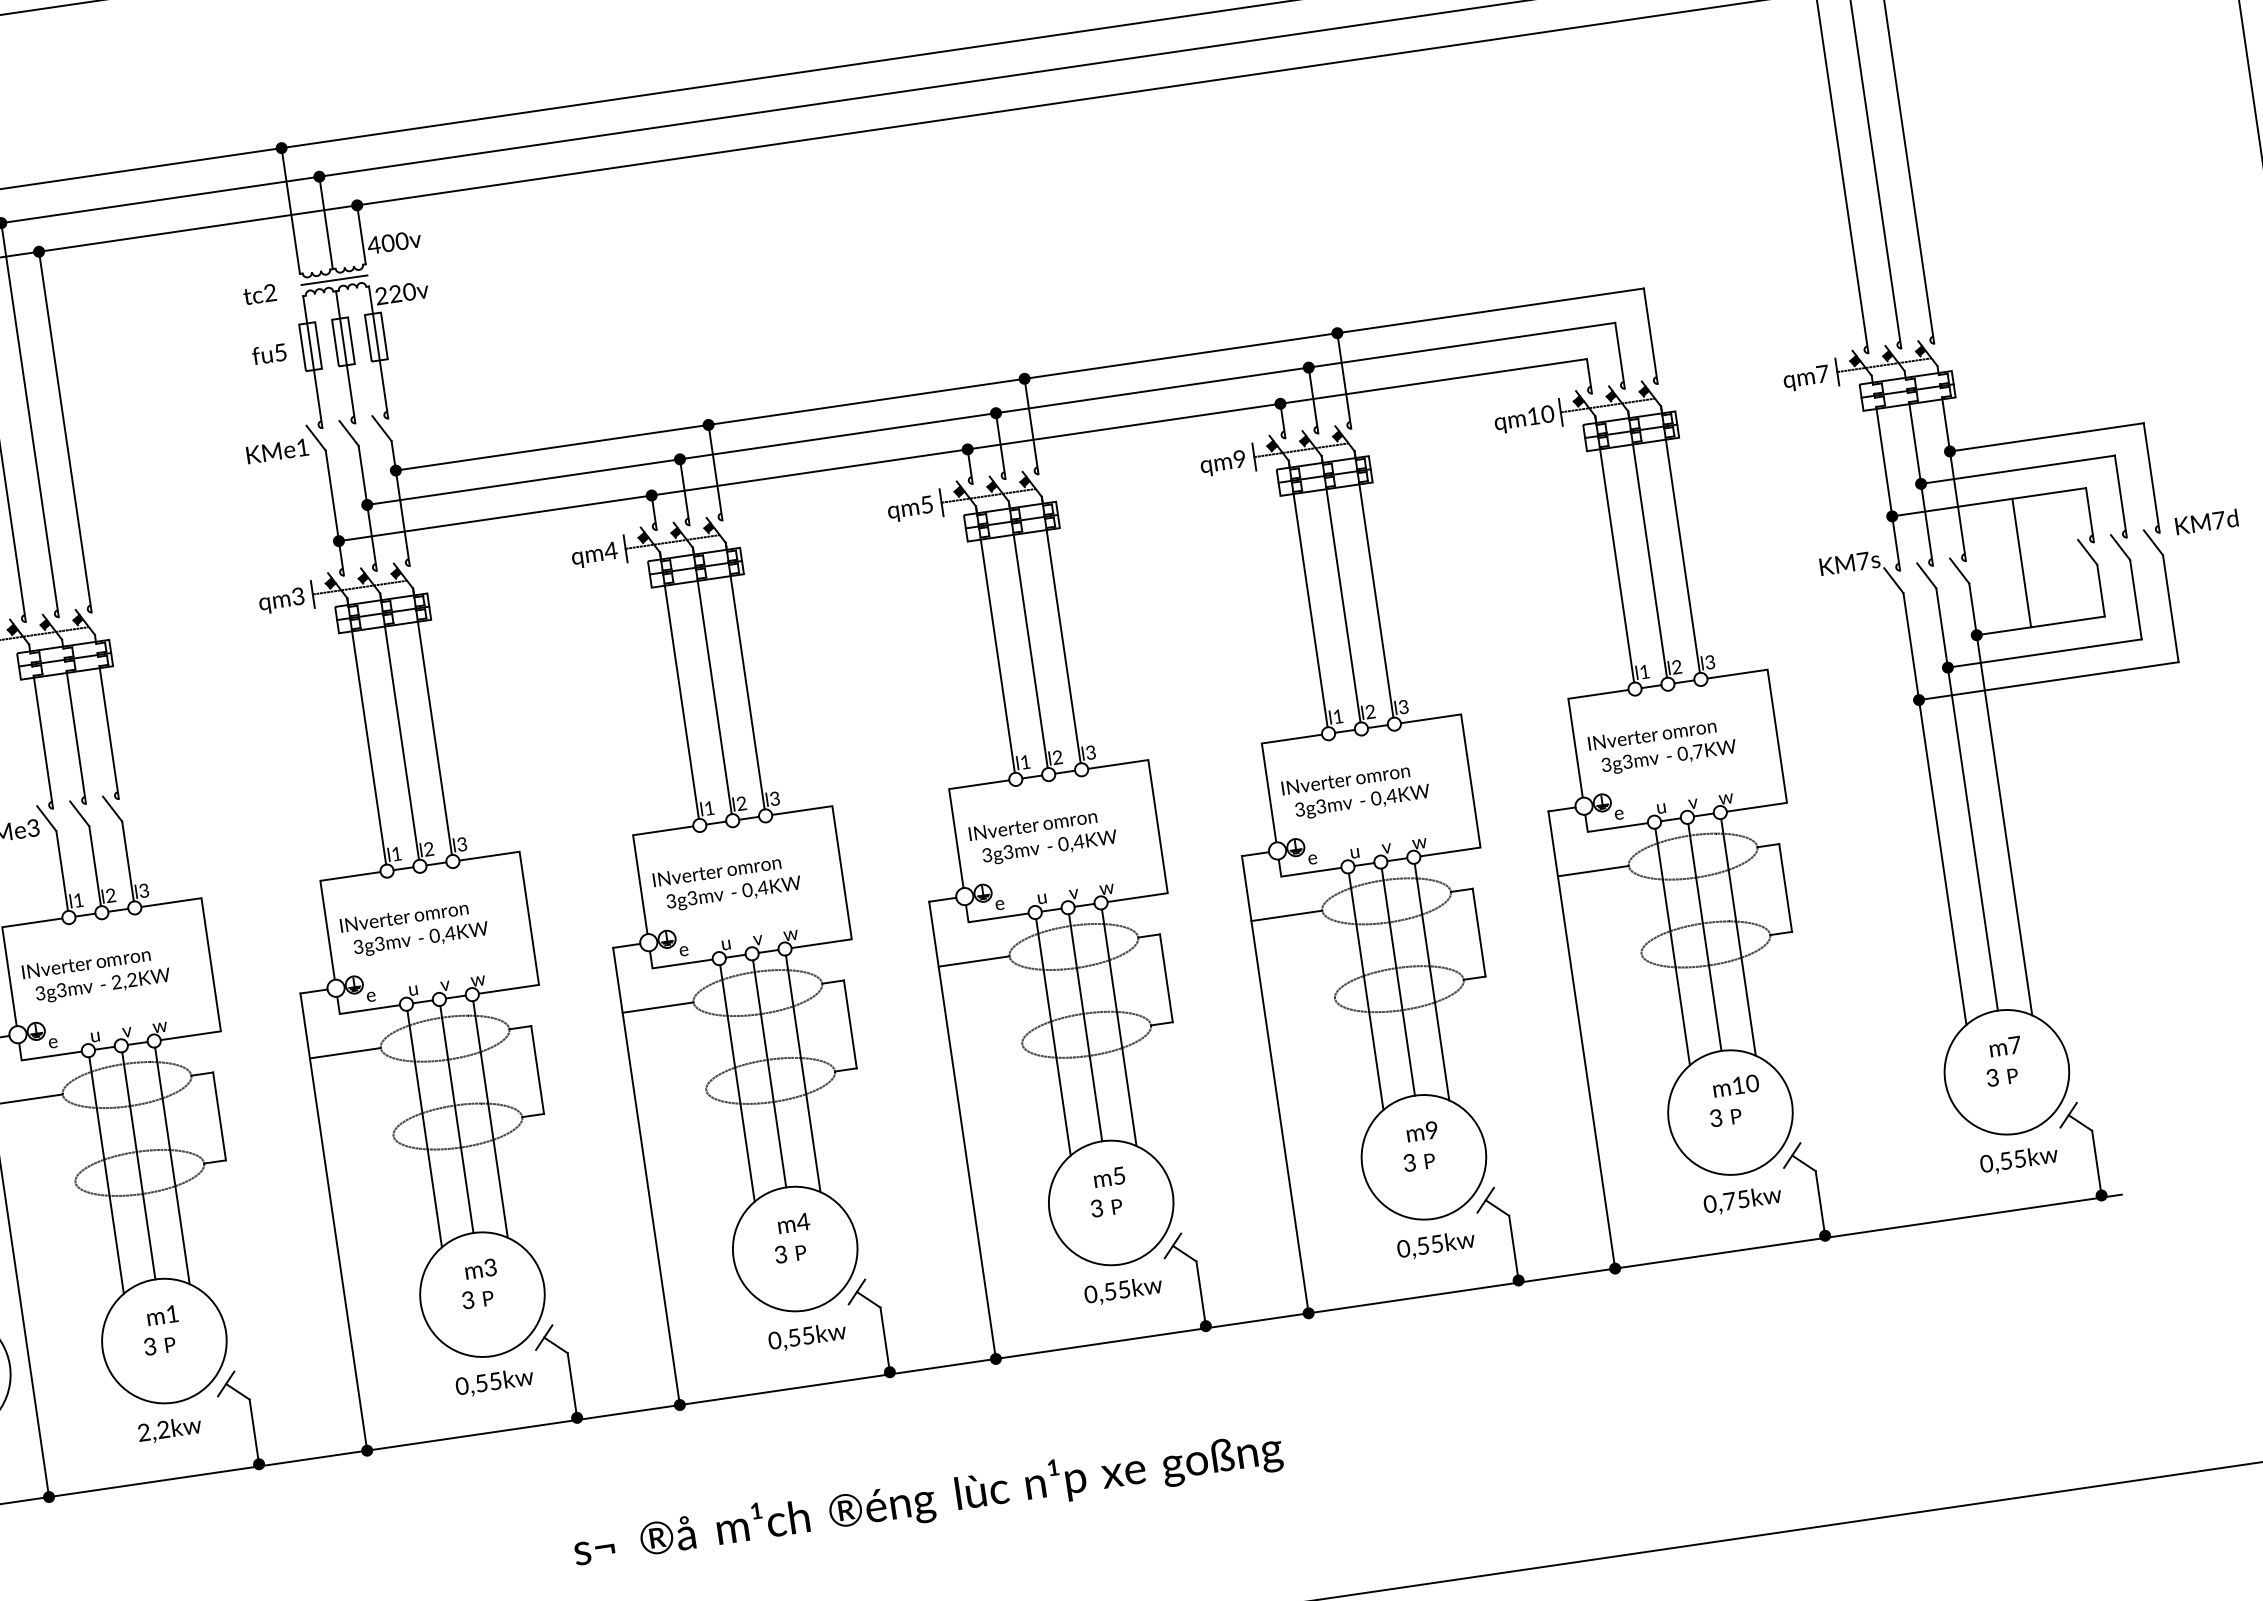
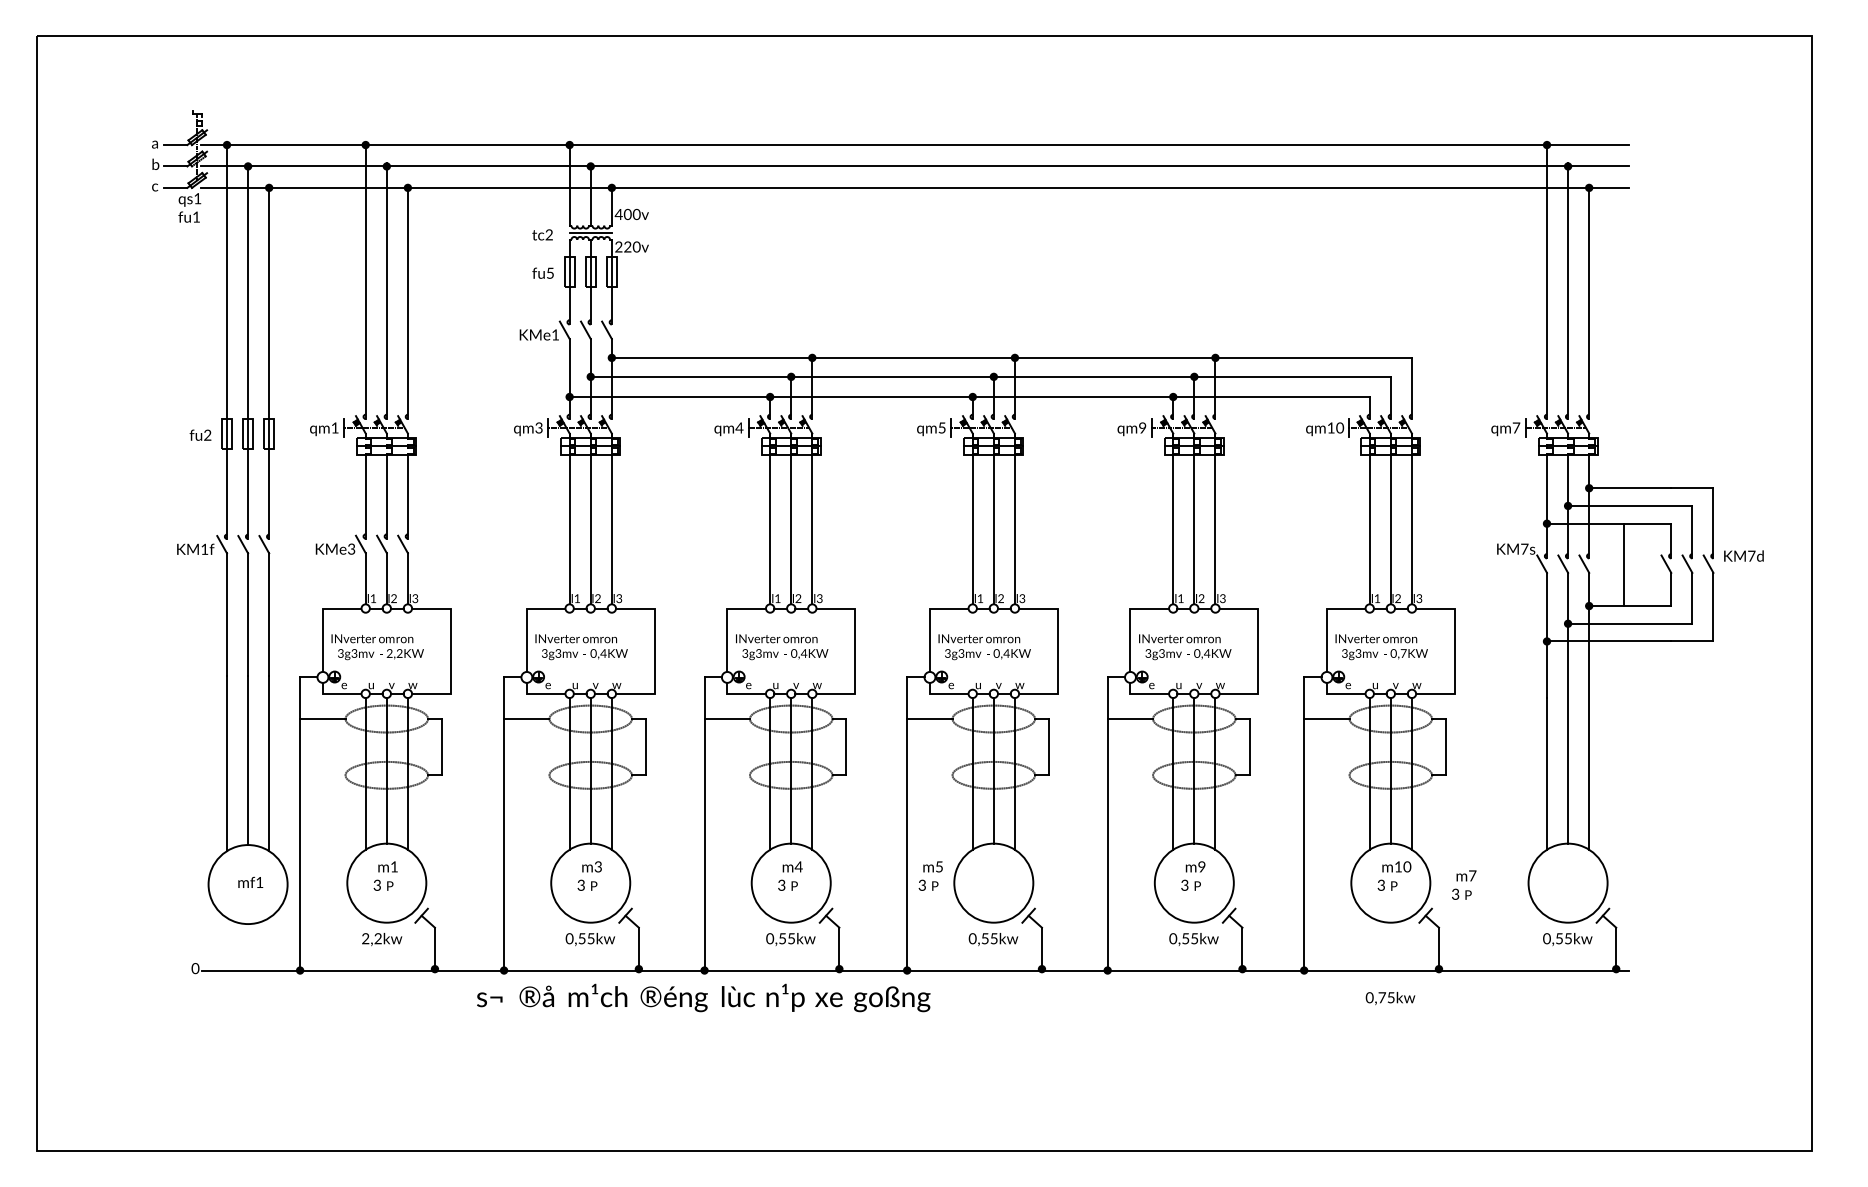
text: (2004, 1060) -> (1464, 884), moved
text: (1107, 1191) -> (930, 875), moved
text: (1742, 1200) -> (1390, 998), moved
text: (927, 1499) -> (703, 997), moved

